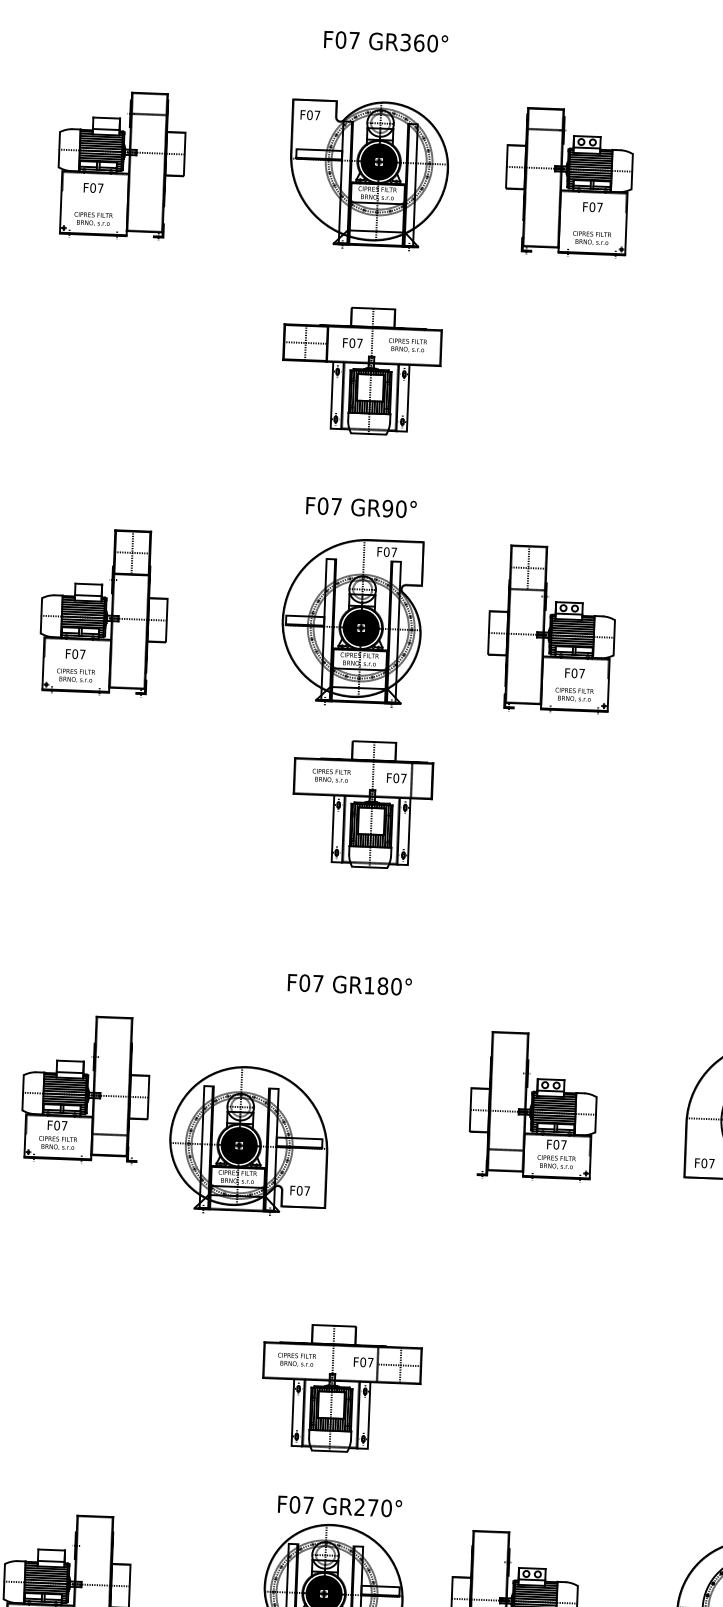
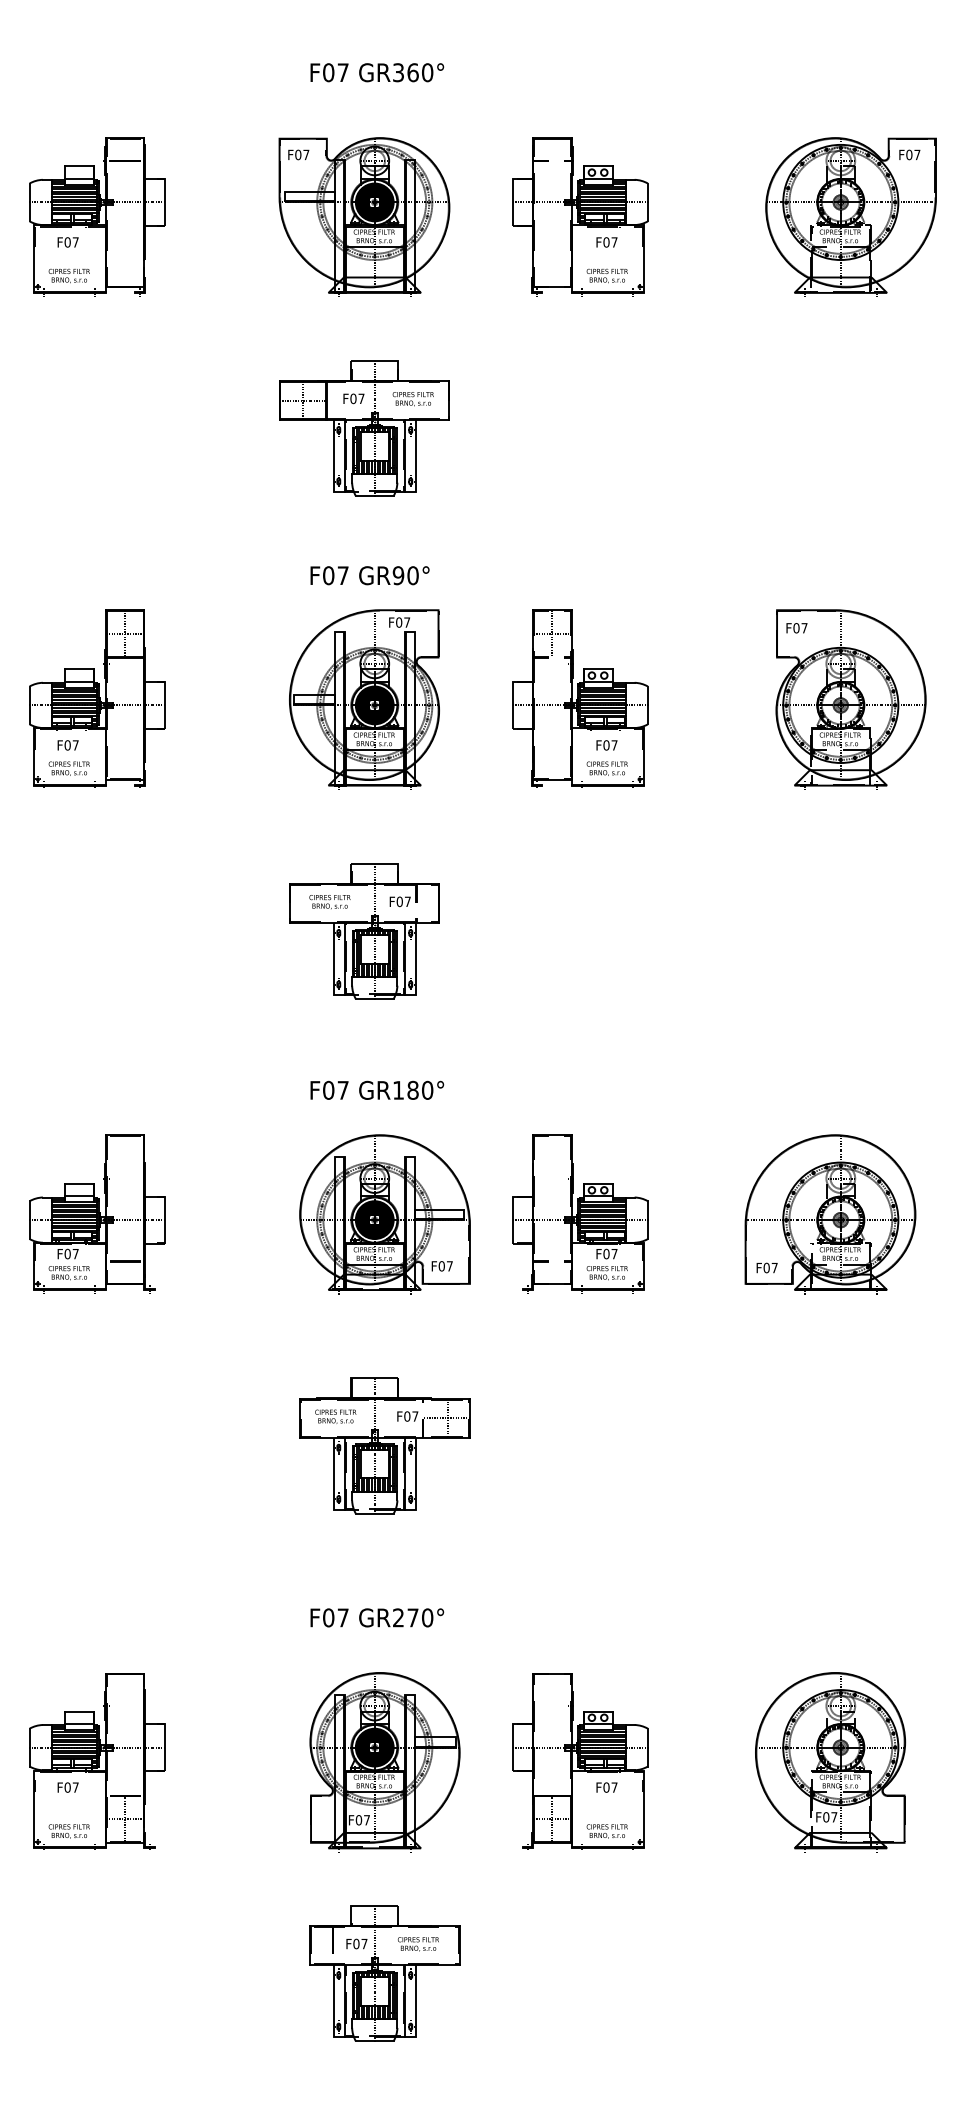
part: (362, 804) -> (364, 931), moved
part: (248, 1140) -> (384, 1214), moved
part: (341, 1388) -> (384, 1445), moved
text: (340, 1506) -> (377, 1617), moved

